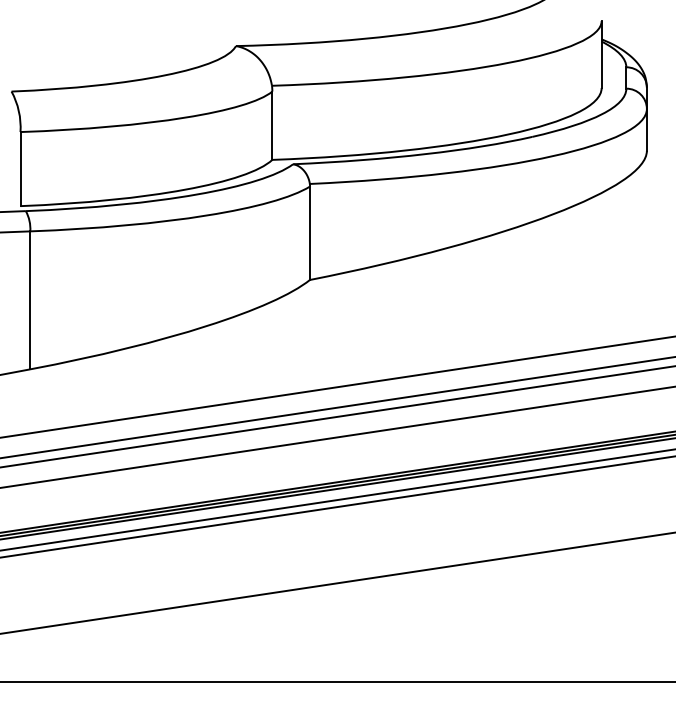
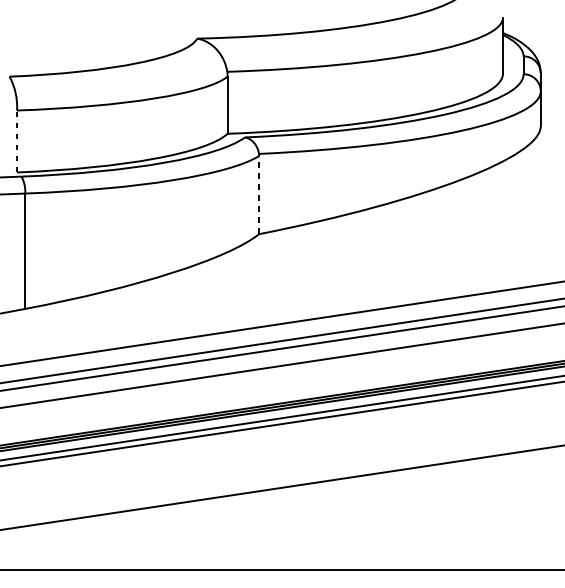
line: (20, 168) -> (17, 140), solid -> dashed
line: (310, 233) -> (259, 195), solid -> dashed

